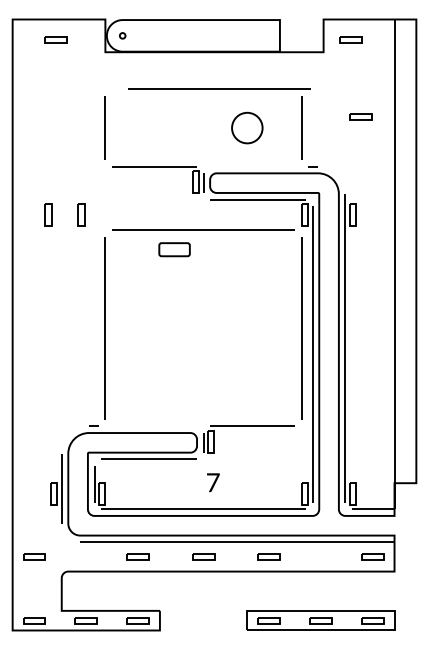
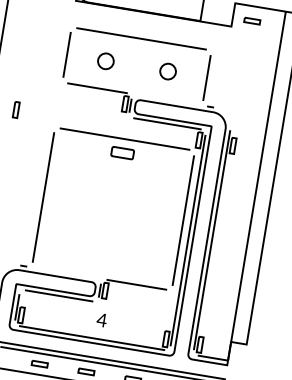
line: (219, 88) -> (141, 38), moved
part: (360, 116) -> (250, 76), removed
part: (159, 127) -> (105, 60), added
part: (246, 127) -> (167, 71), size x0.71
part: (81, 214) -> (39, 113), removed
part: (174, 249) -> (122, 152), moved
text: (213, 482) -> (102, 320), 7 -> 4

